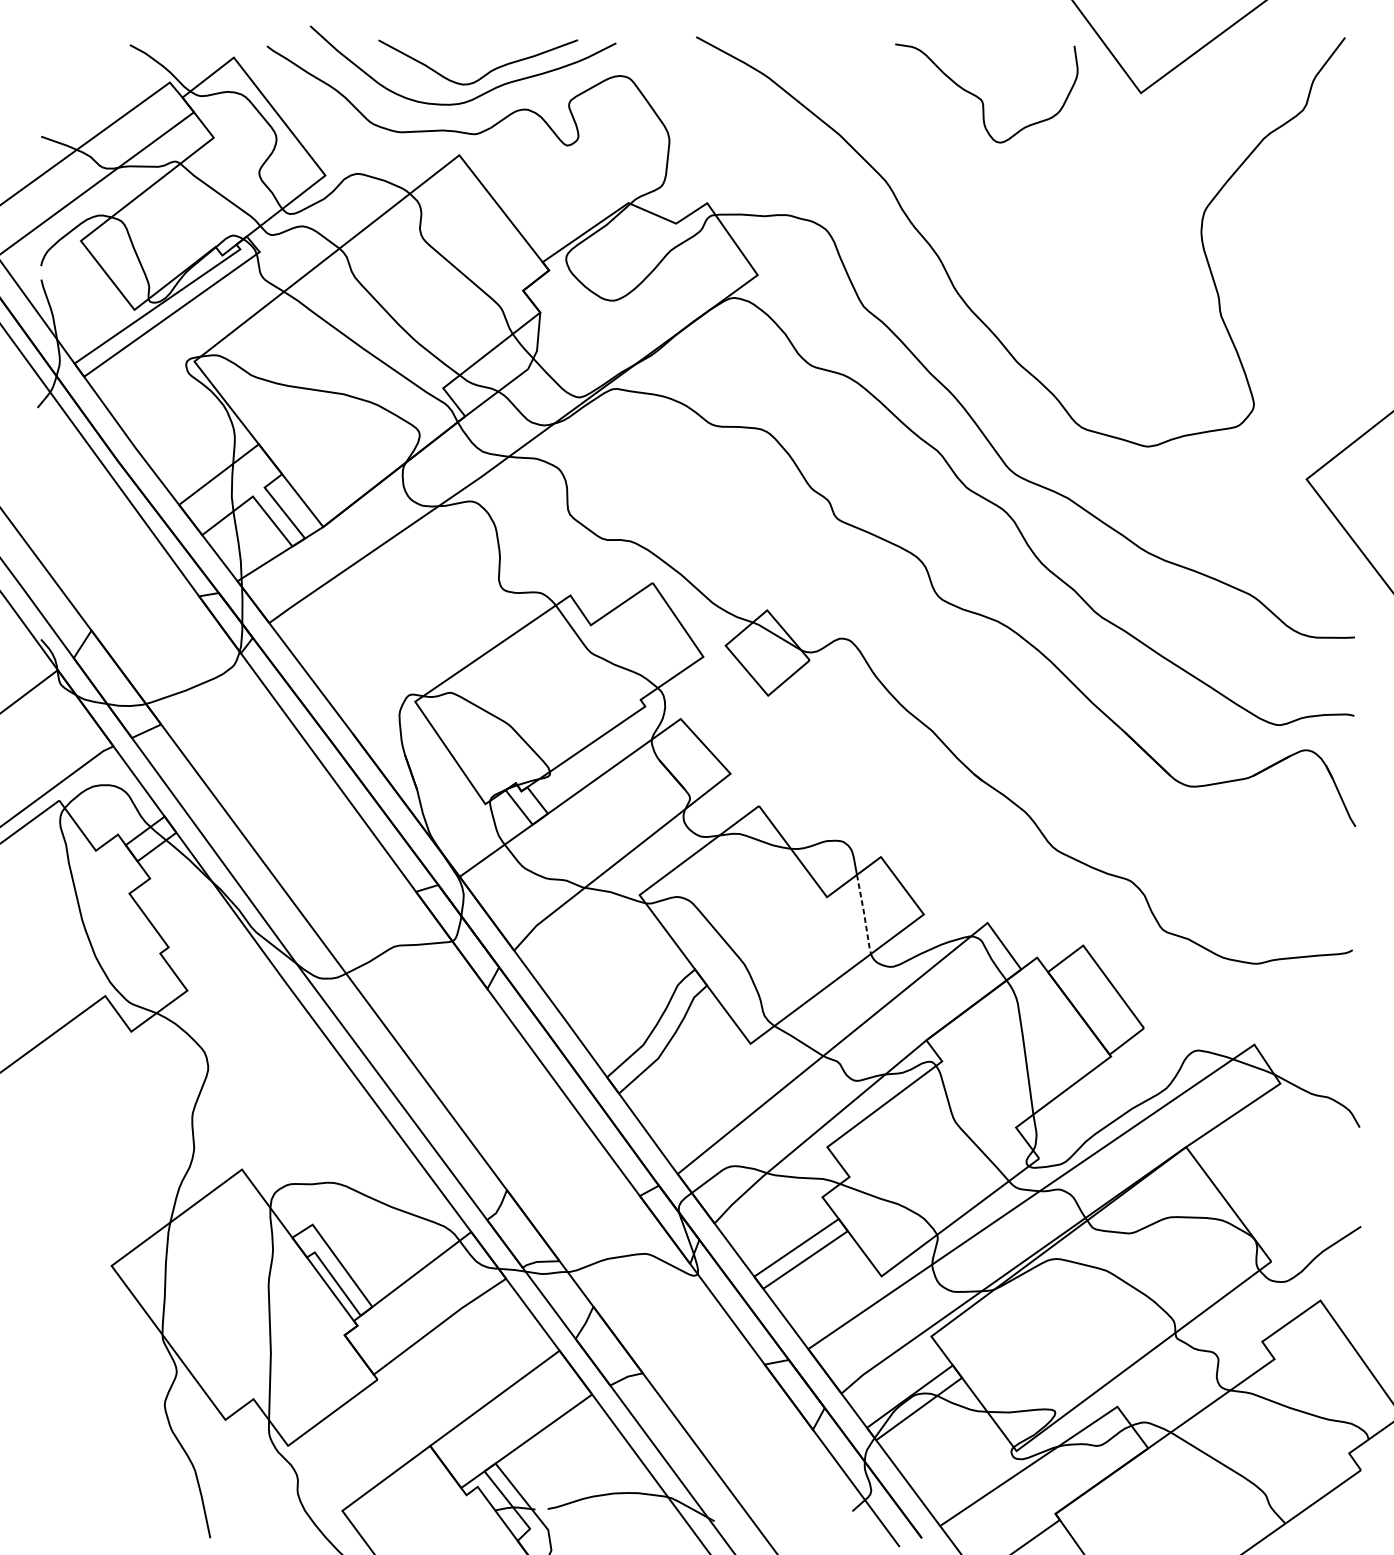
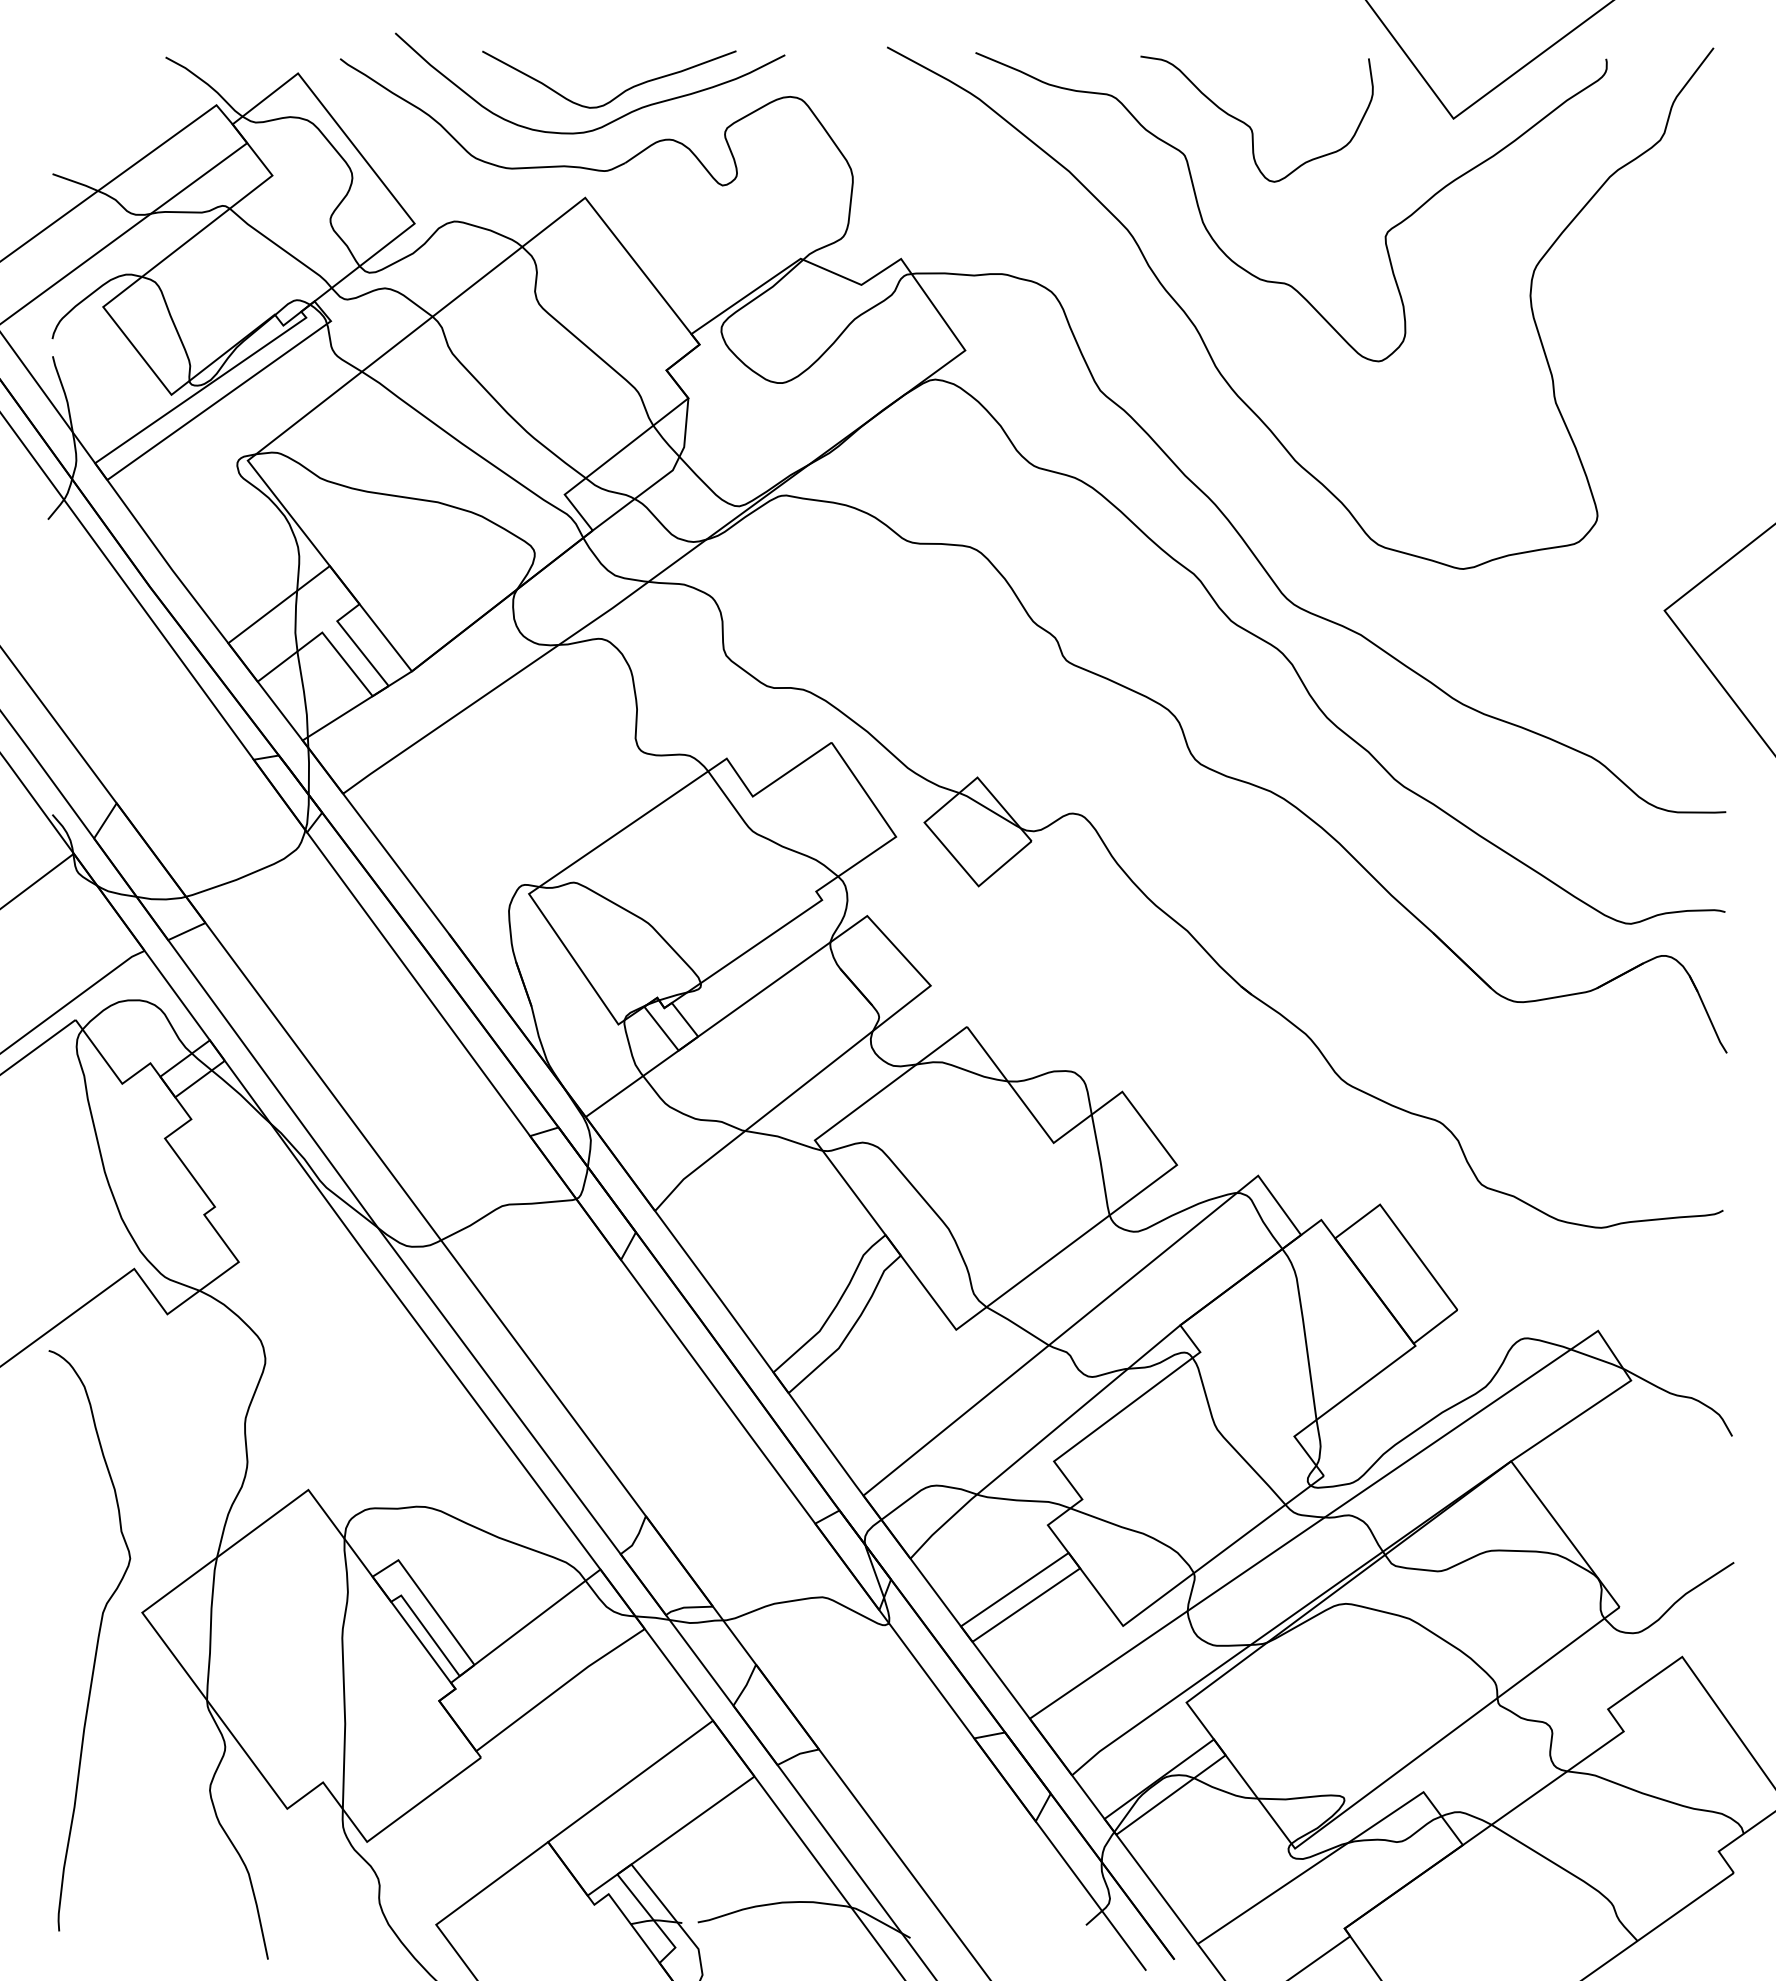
curve: (1003, 220) -> (1278, 281), added
line: (864, 914) -> (1101, 1165), dashed -> solid
curve: (75, 1289) -> (96, 1642), added

